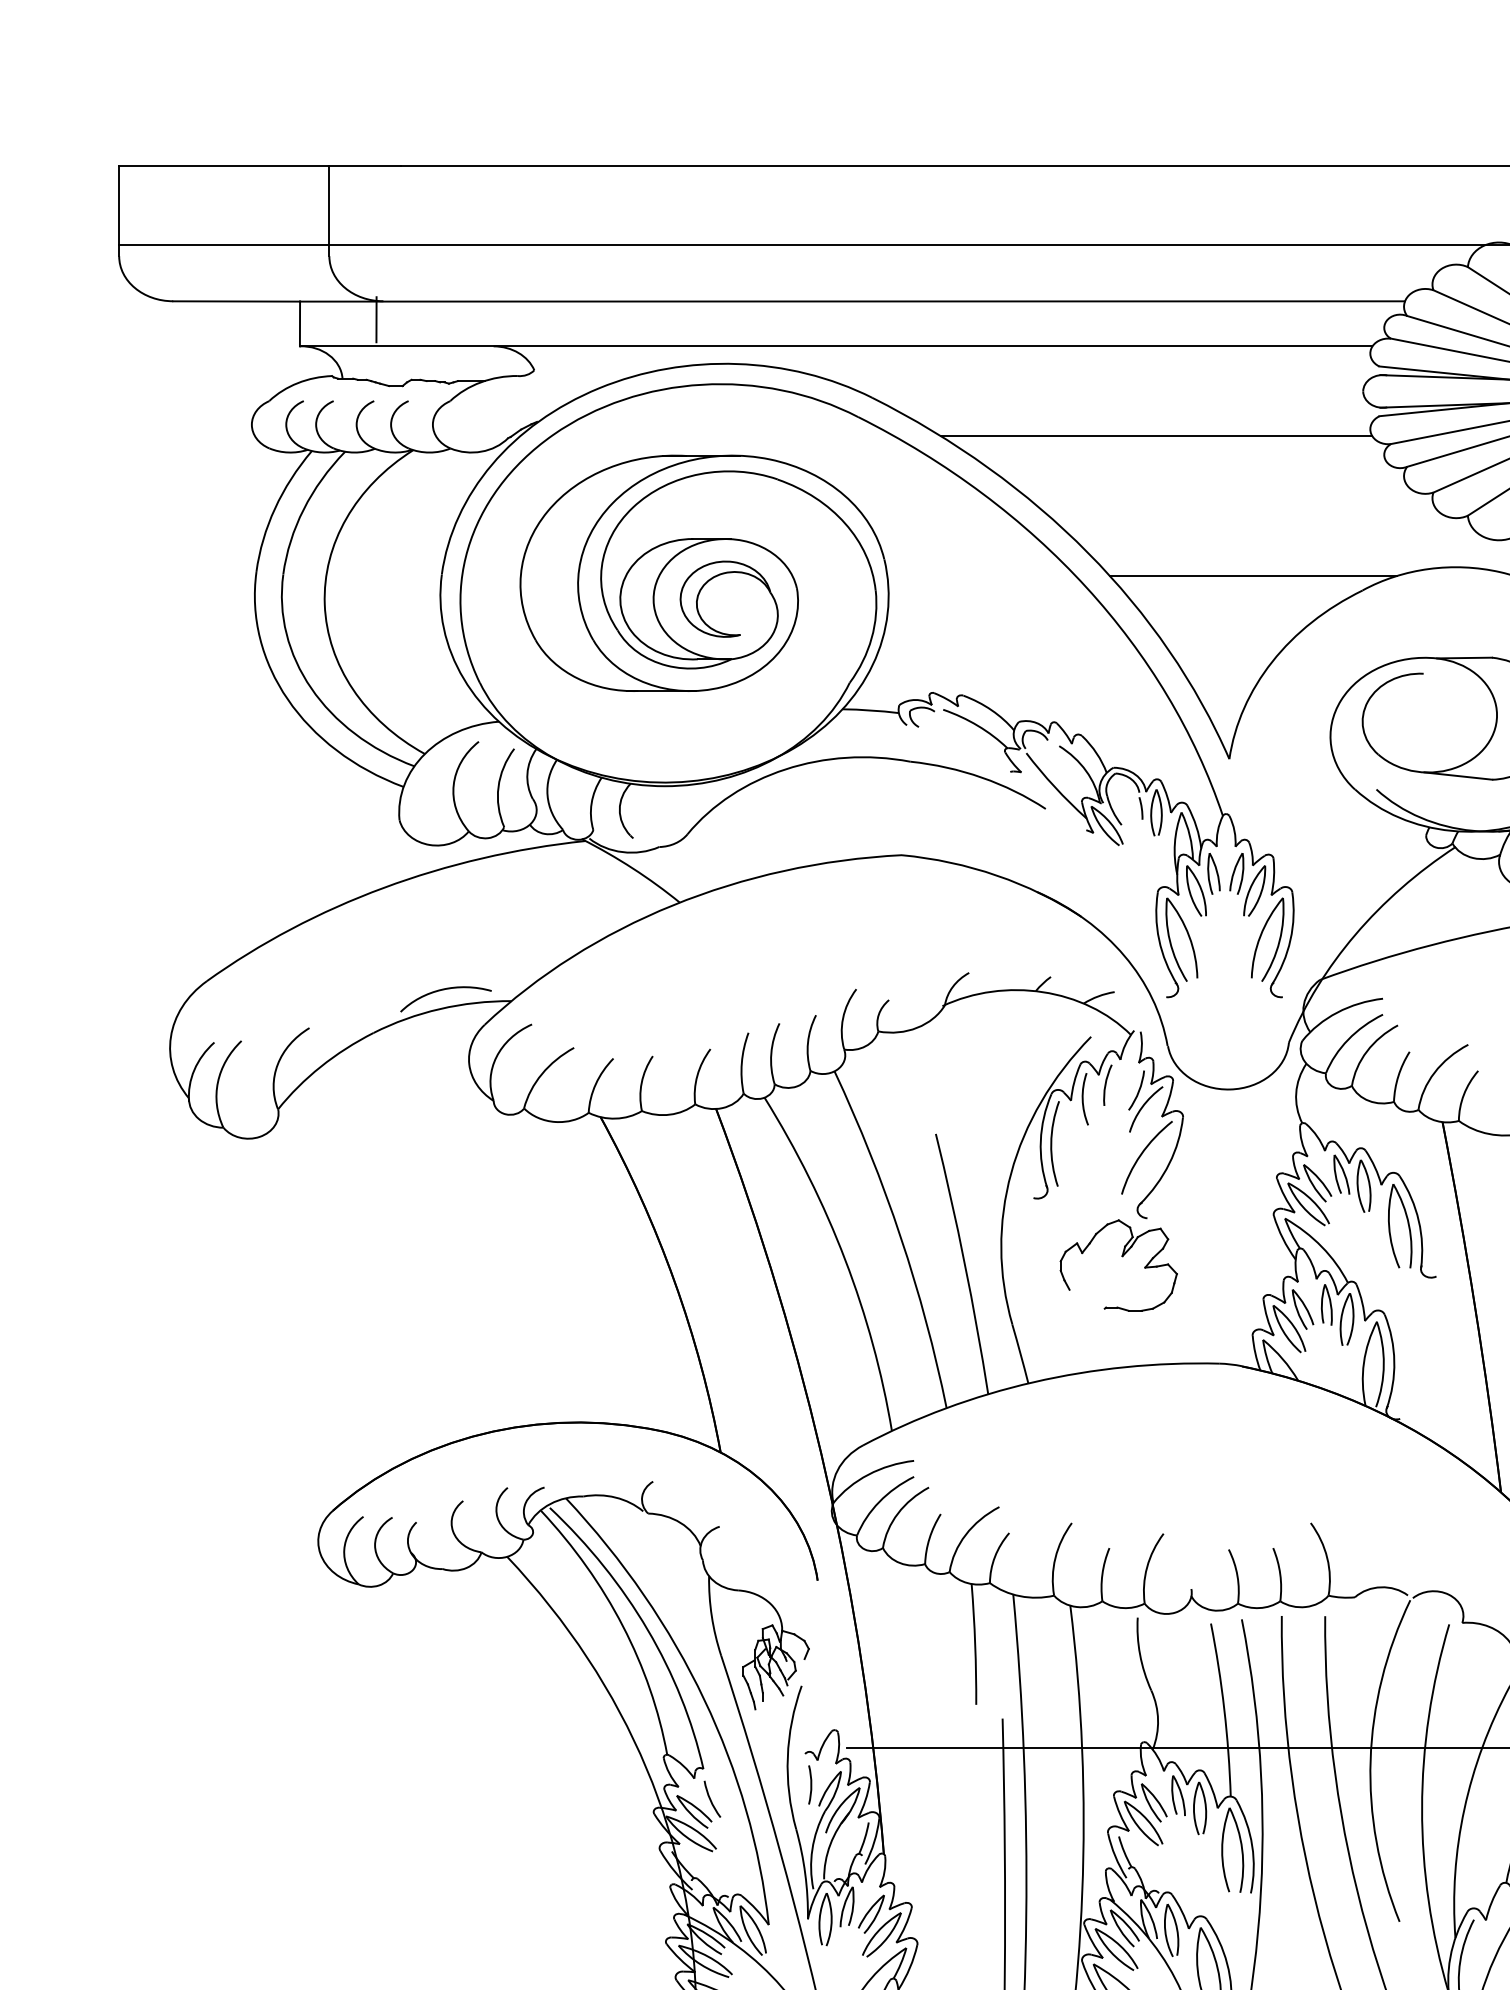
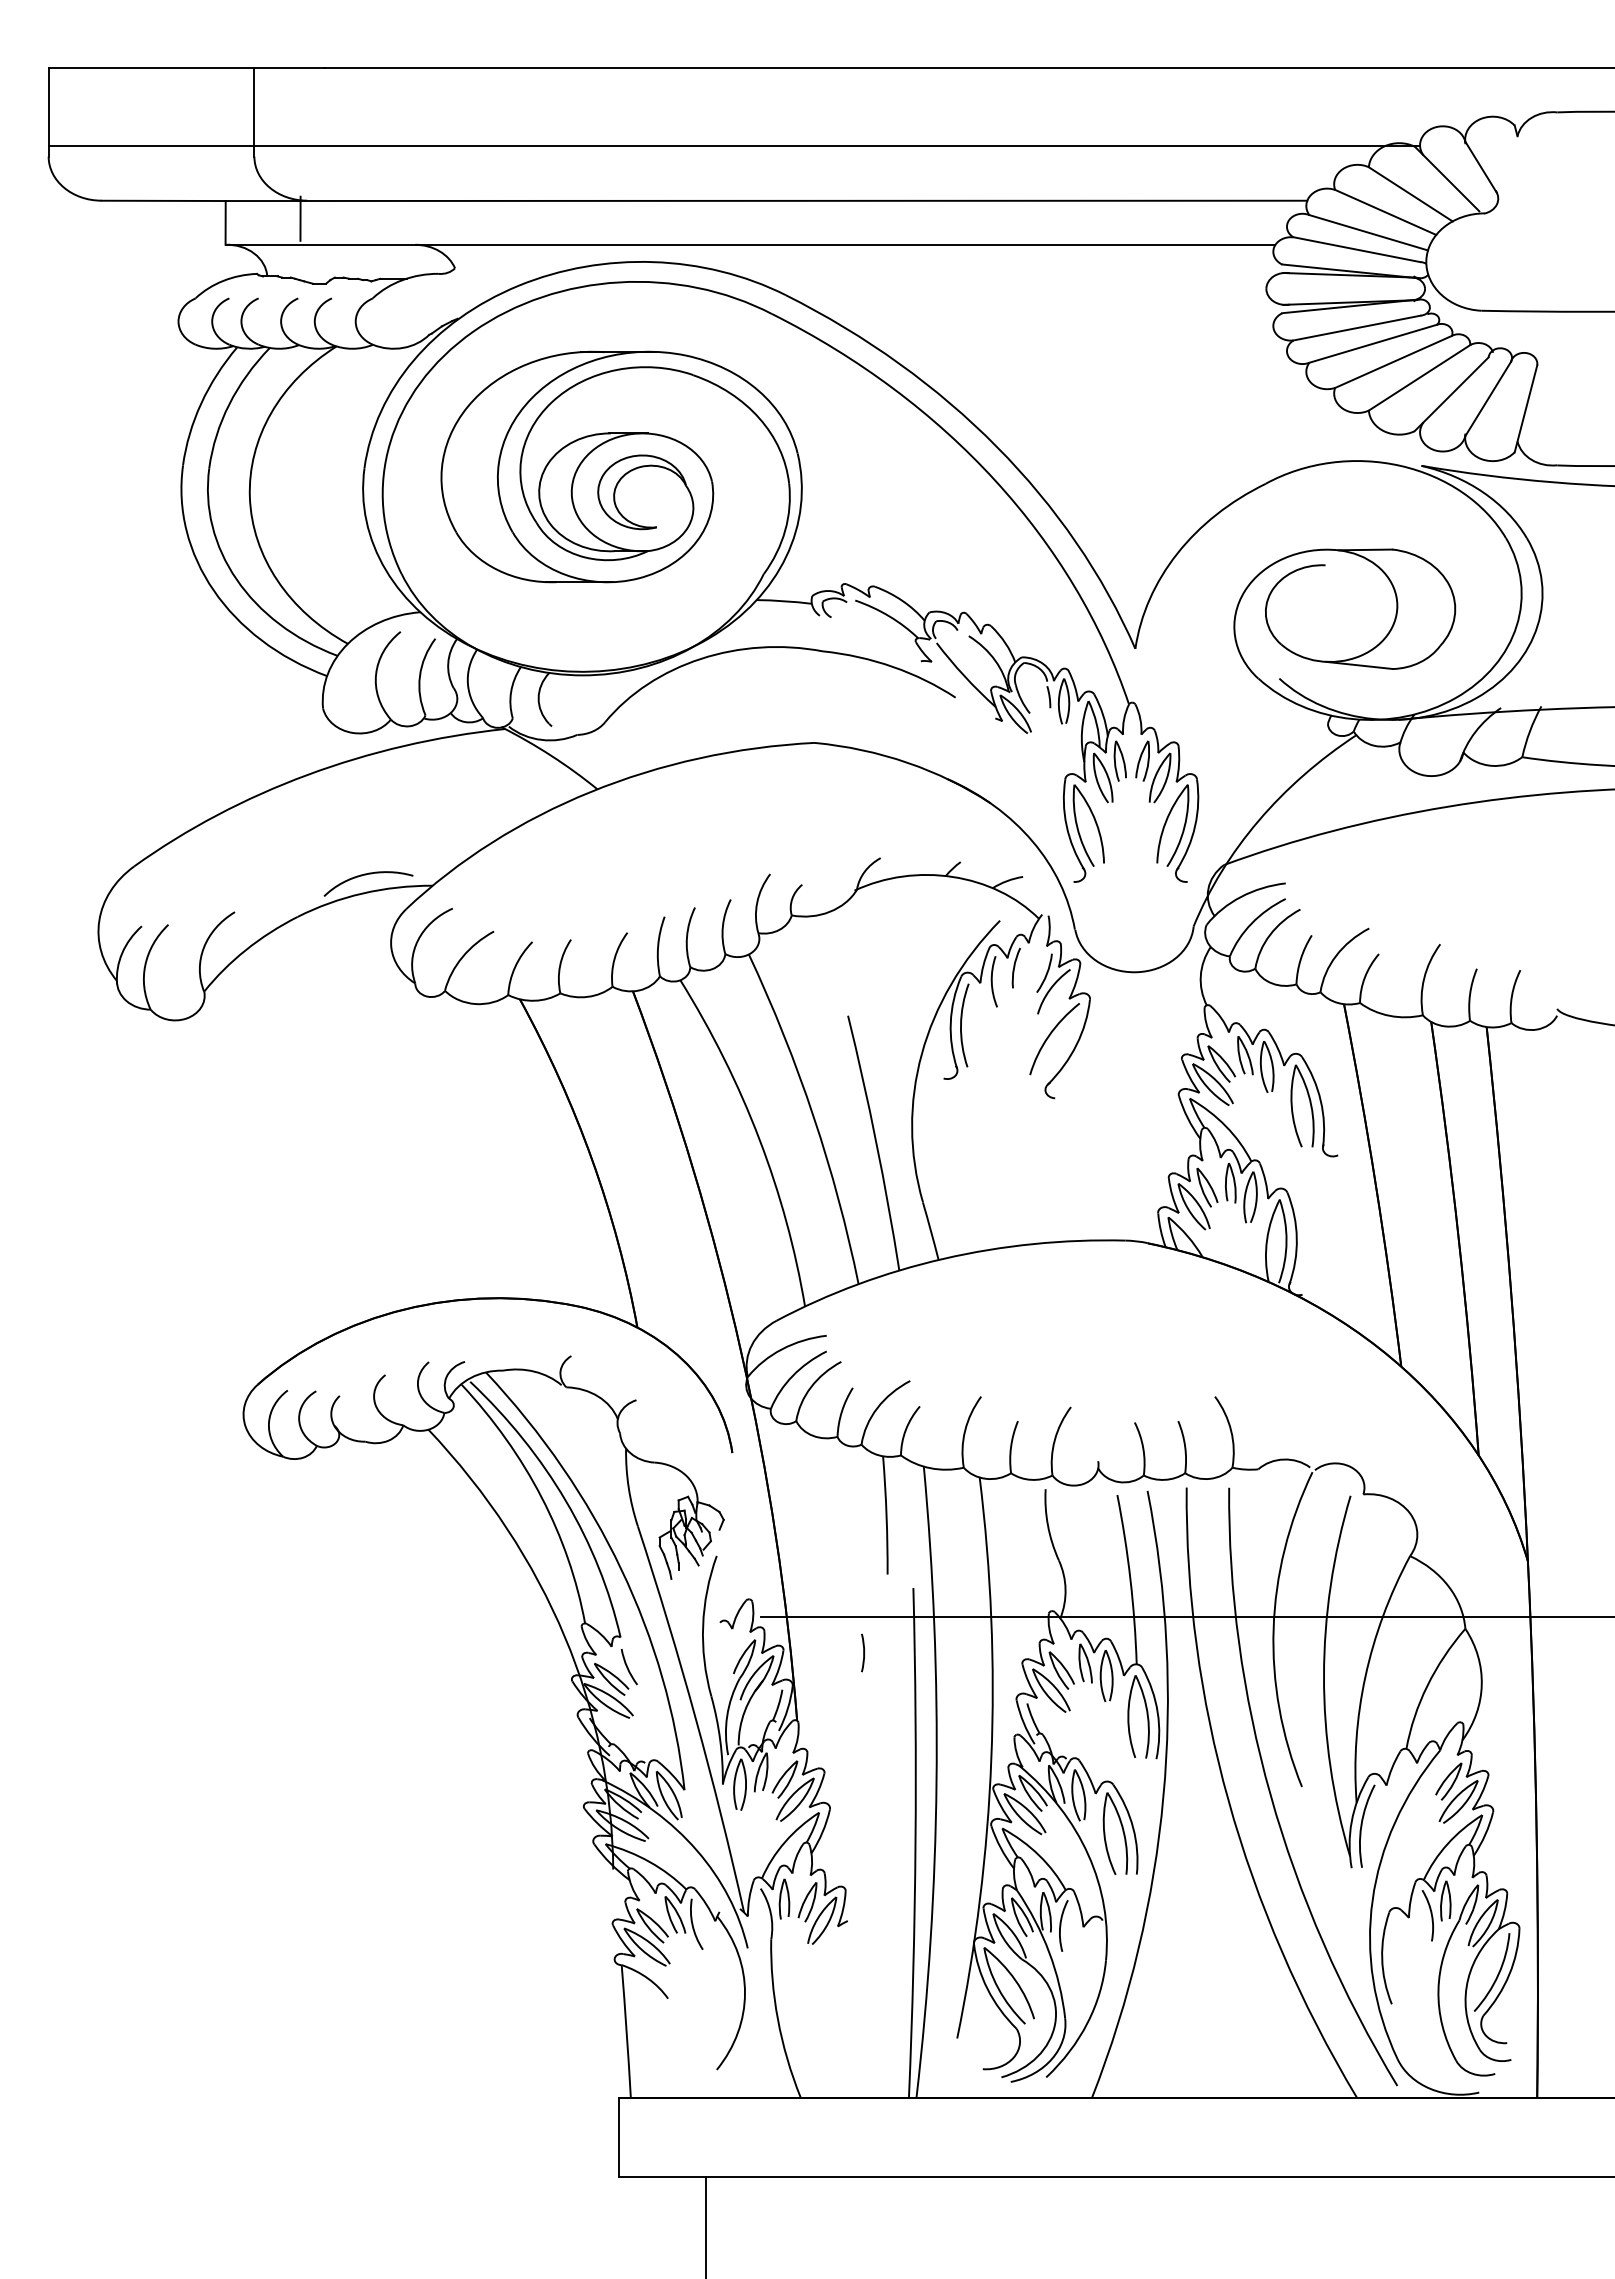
line: (1156, 435) -> (1064, 332), removed
line: (1253, 575) -> (1158, 469), removed
part: (1122, 1257) -> (1030, 1136), removed
line: (810, 1784) -> (863, 1652), moved

